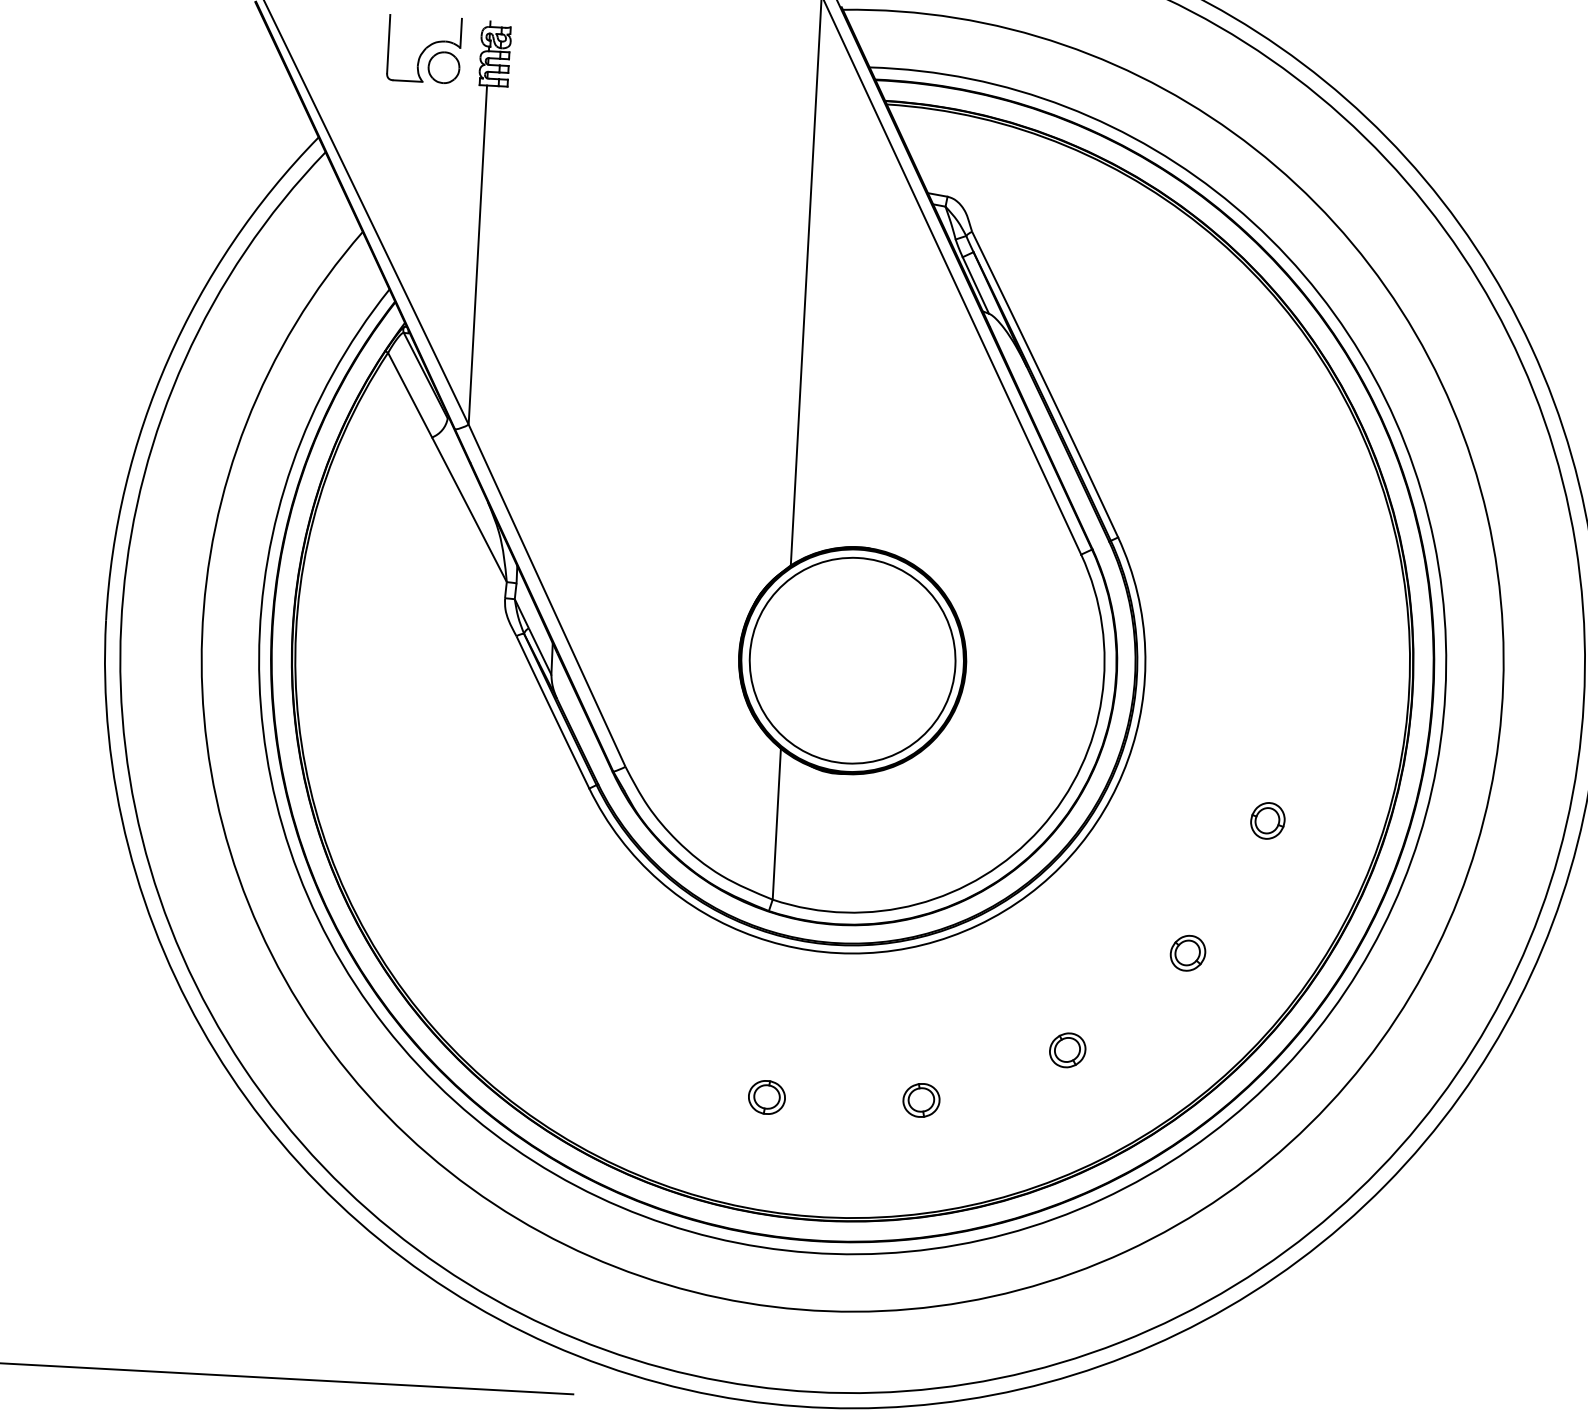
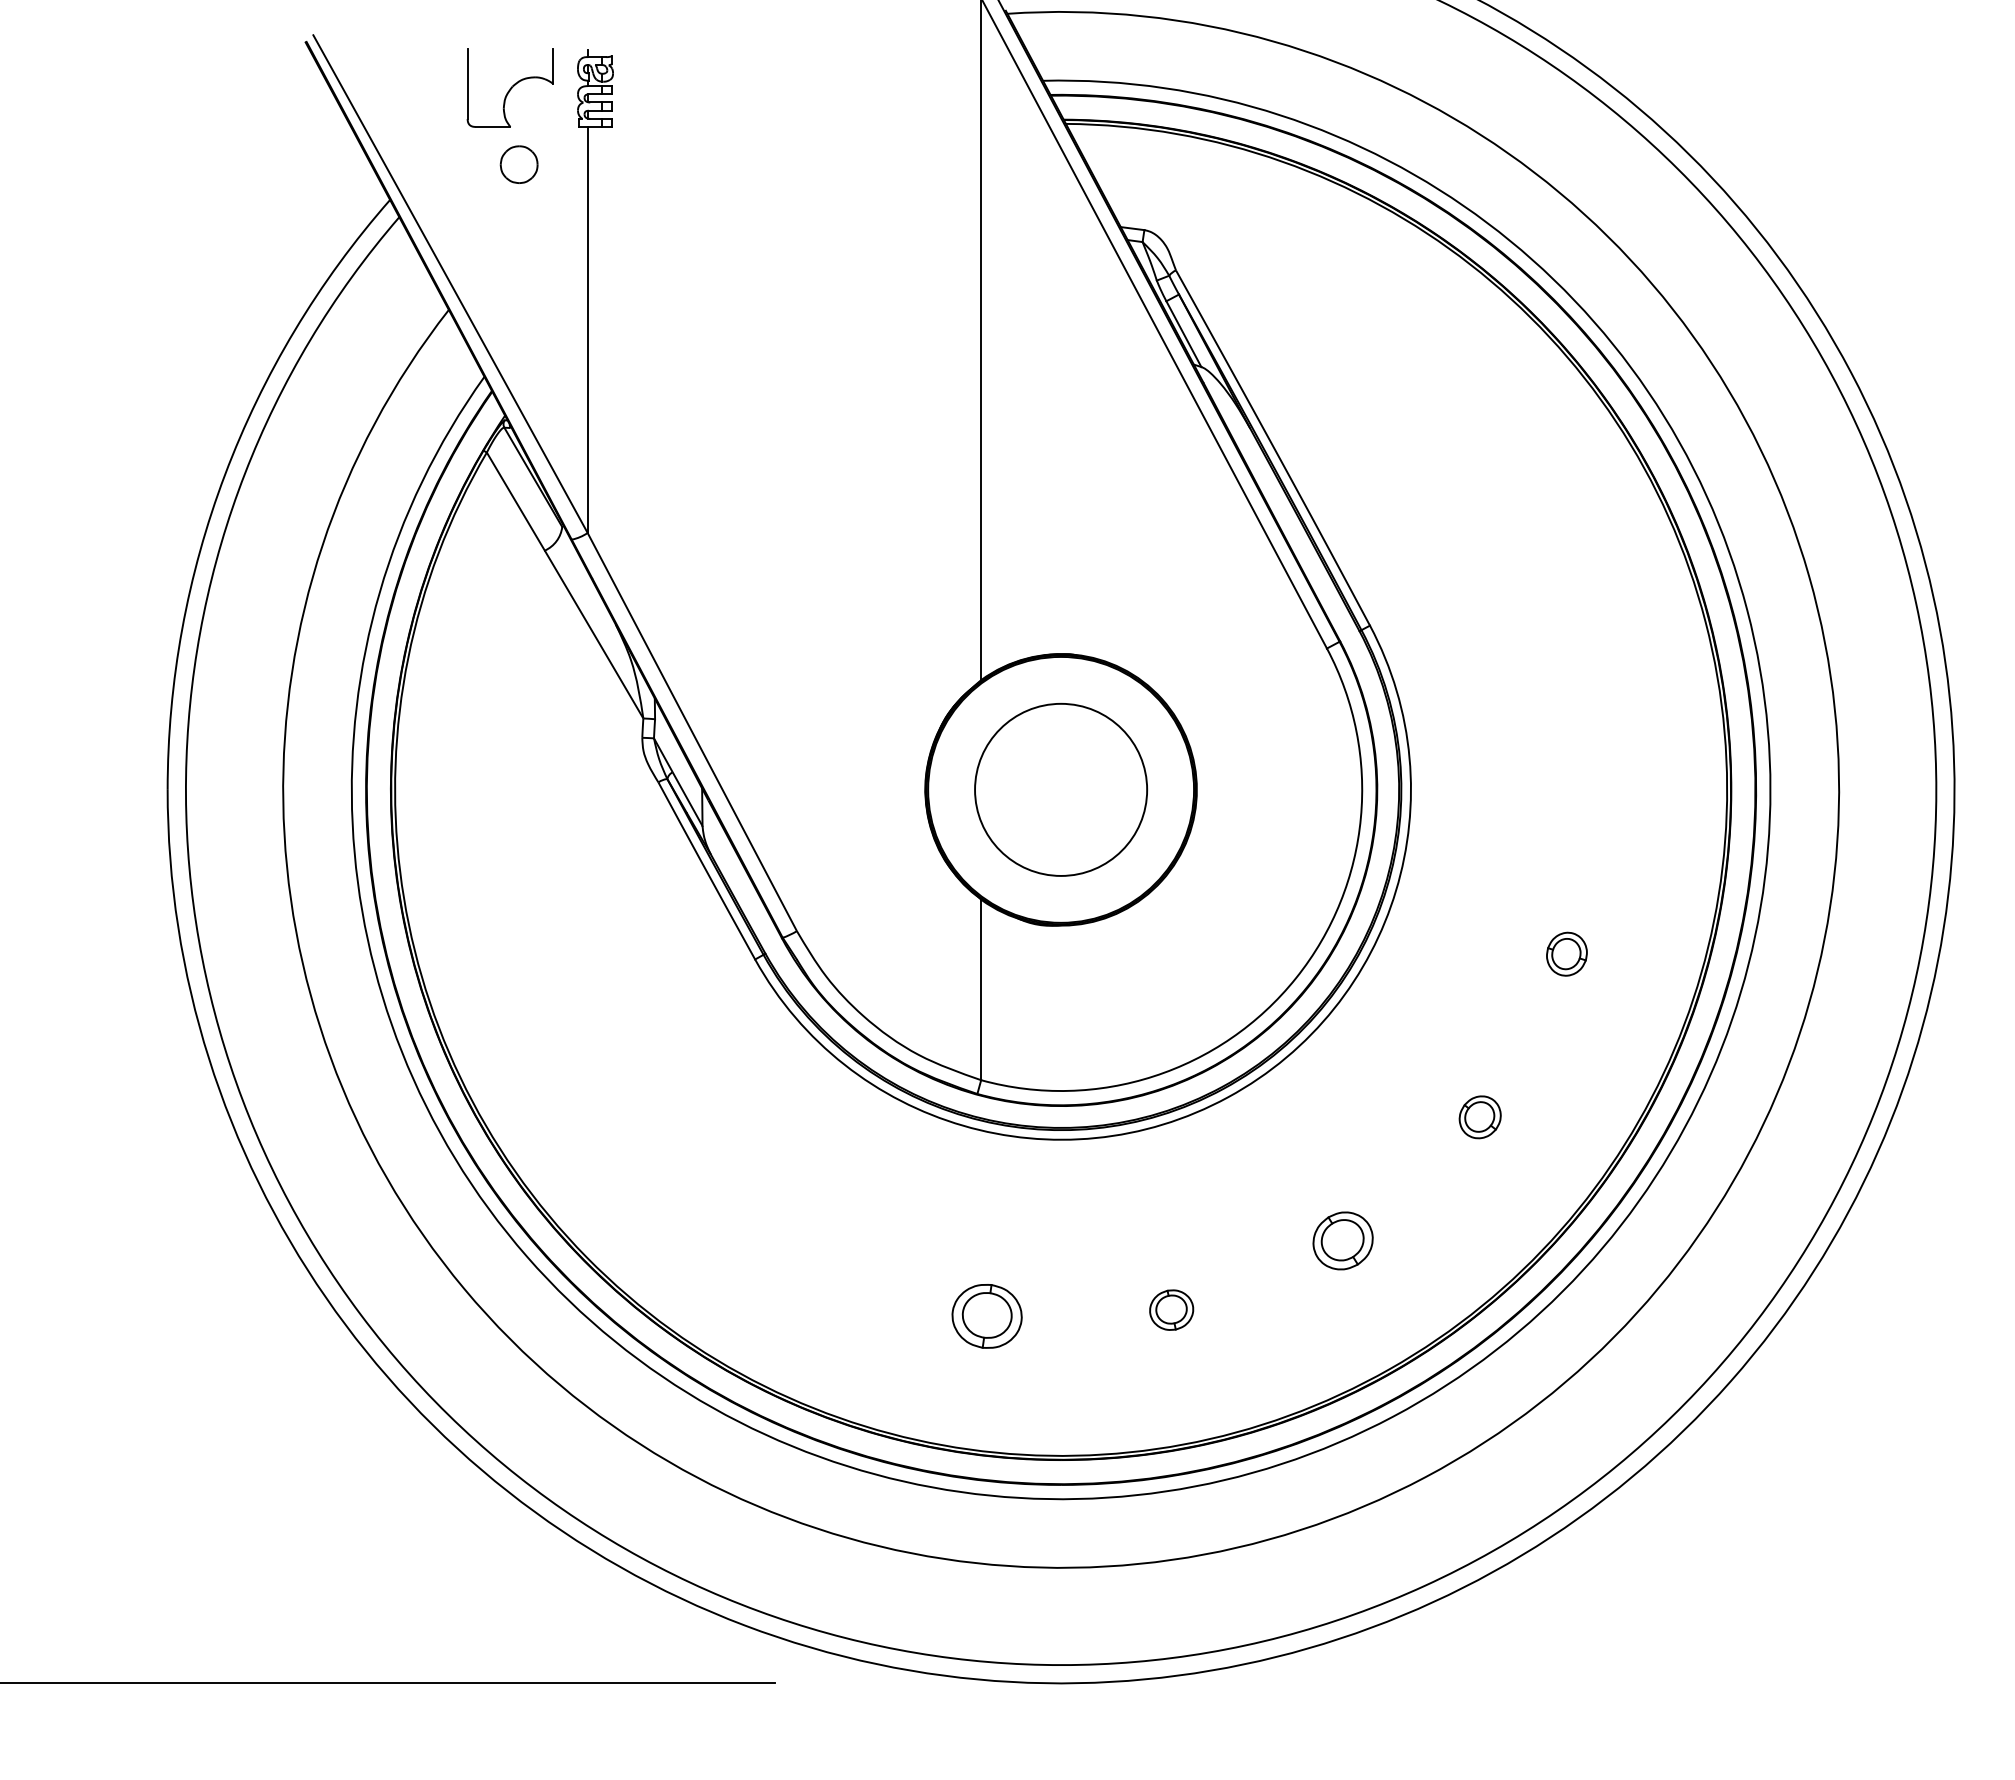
part: (443, 67) -> (518, 164), moved
circle: (852, 660) -> (1061, 789), size x0.7
part: (1067, 1049) -> (1342, 1240), size x1.4
part: (766, 1097) -> (986, 1316), size x1.6

